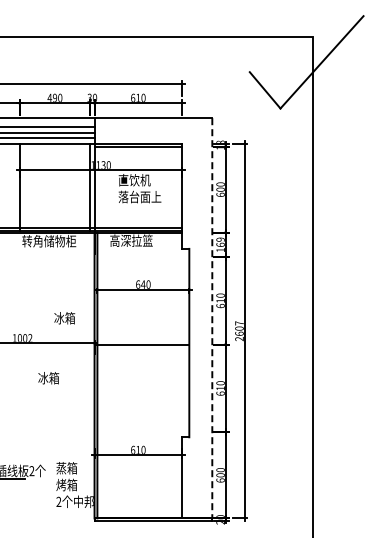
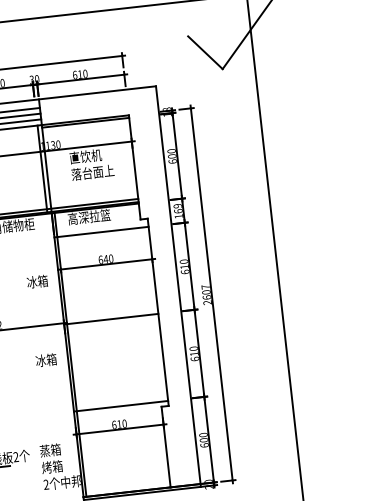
line: (141, 257) -> (101, 232), added
text: (64, 318) -> (37, 282), moved
line: (212, 318) -> (178, 285), dashed -> solid
text: (48, 378) -> (46, 360), moved
line: (141, 432) -> (120, 406), added

